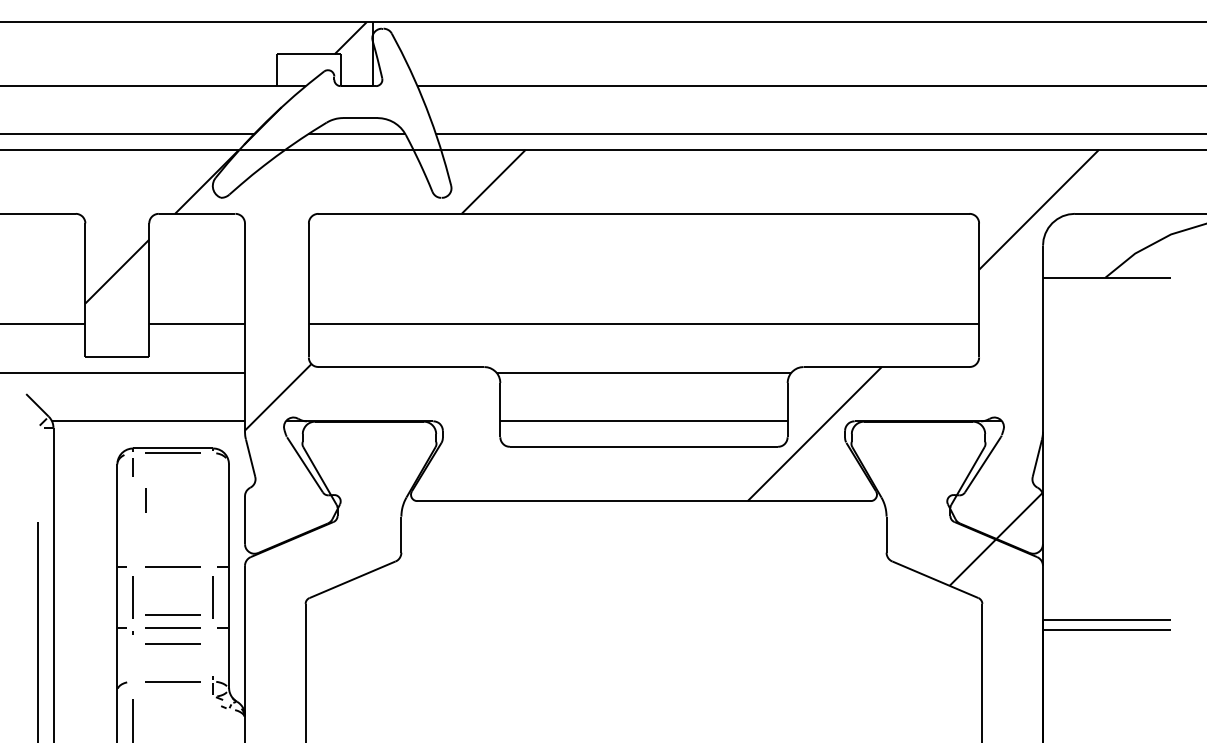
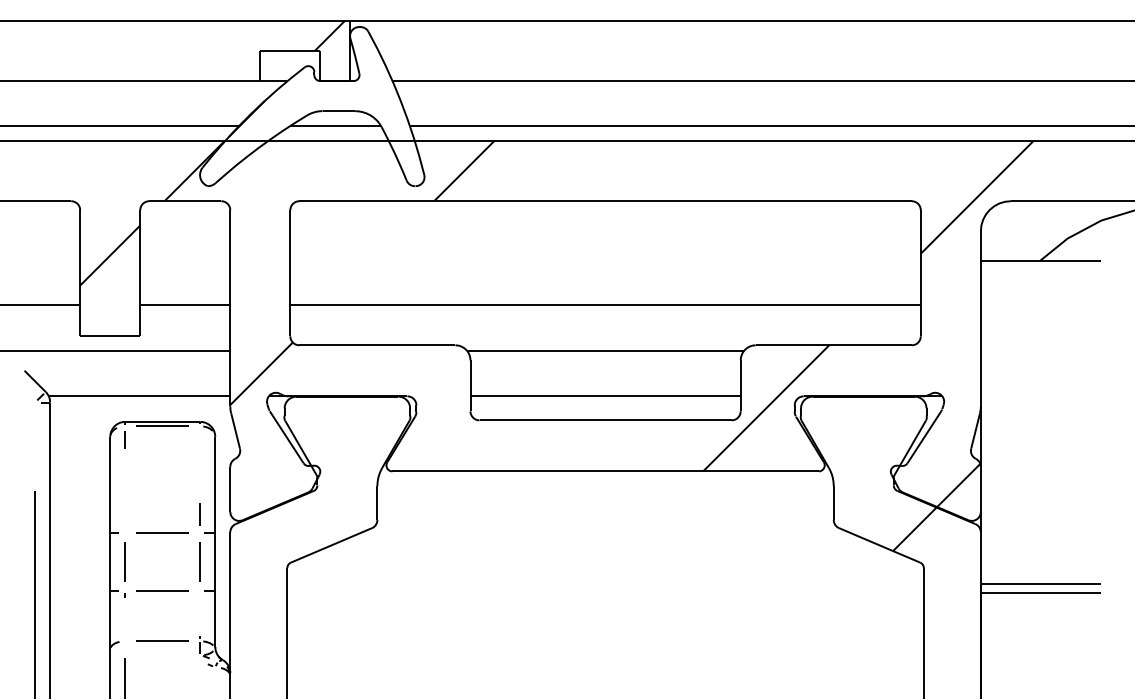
line: (145, 500) -> (199, 514), moved
line: (172, 614) -> (162, 578), removed
line: (172, 643) -> (162, 605), removed

